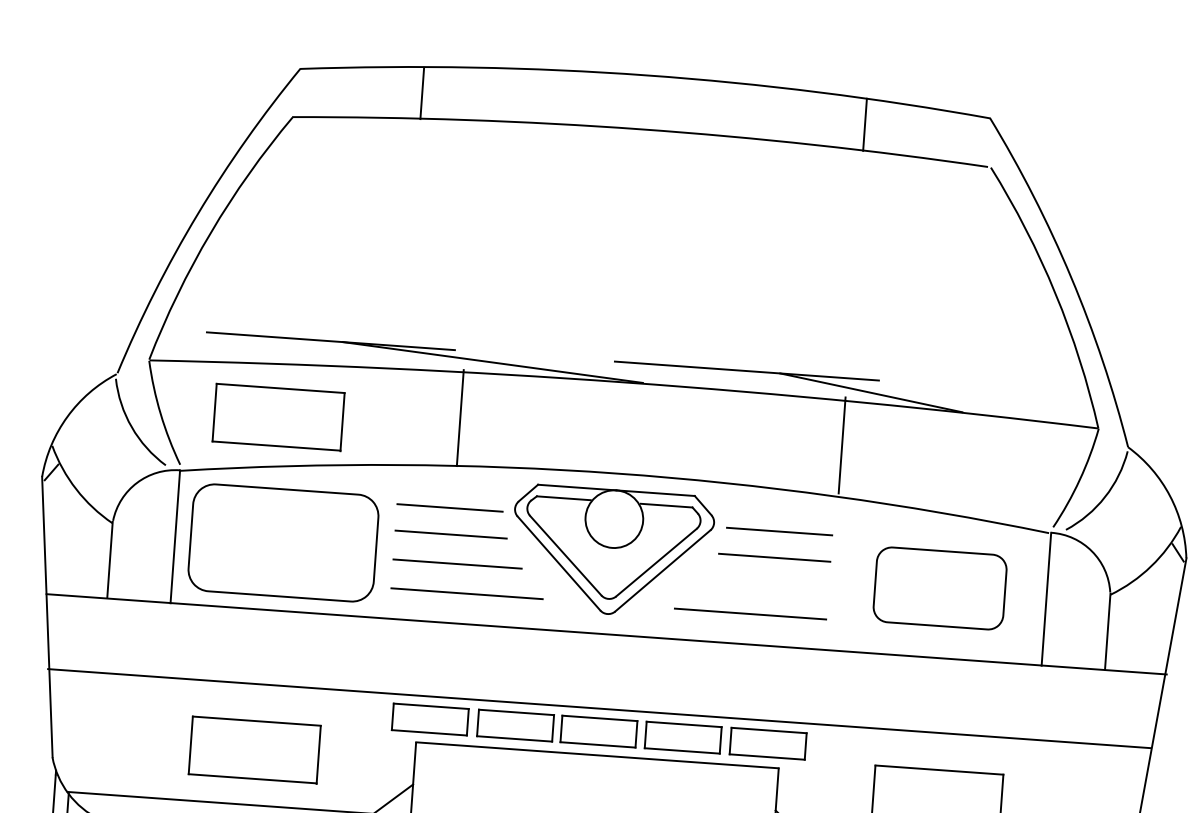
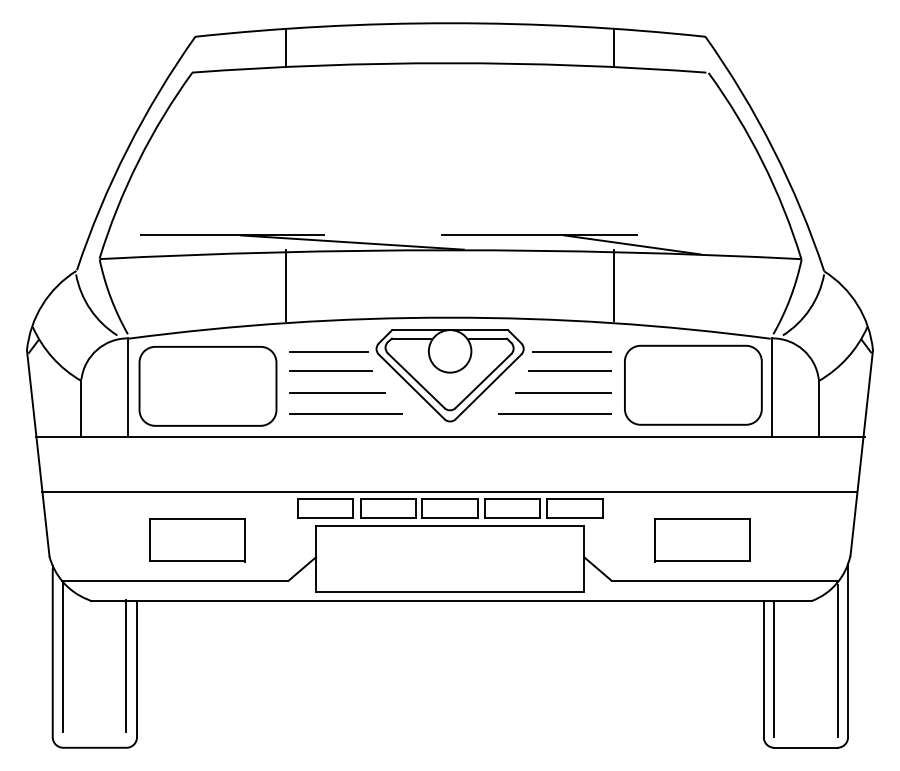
part: (278, 417) -> (197, 294), removed
line: (460, 417) -> (286, 284), moved
line: (763, 585) -> (563, 392), added
part: (940, 587) -> (693, 384), size x1.43

